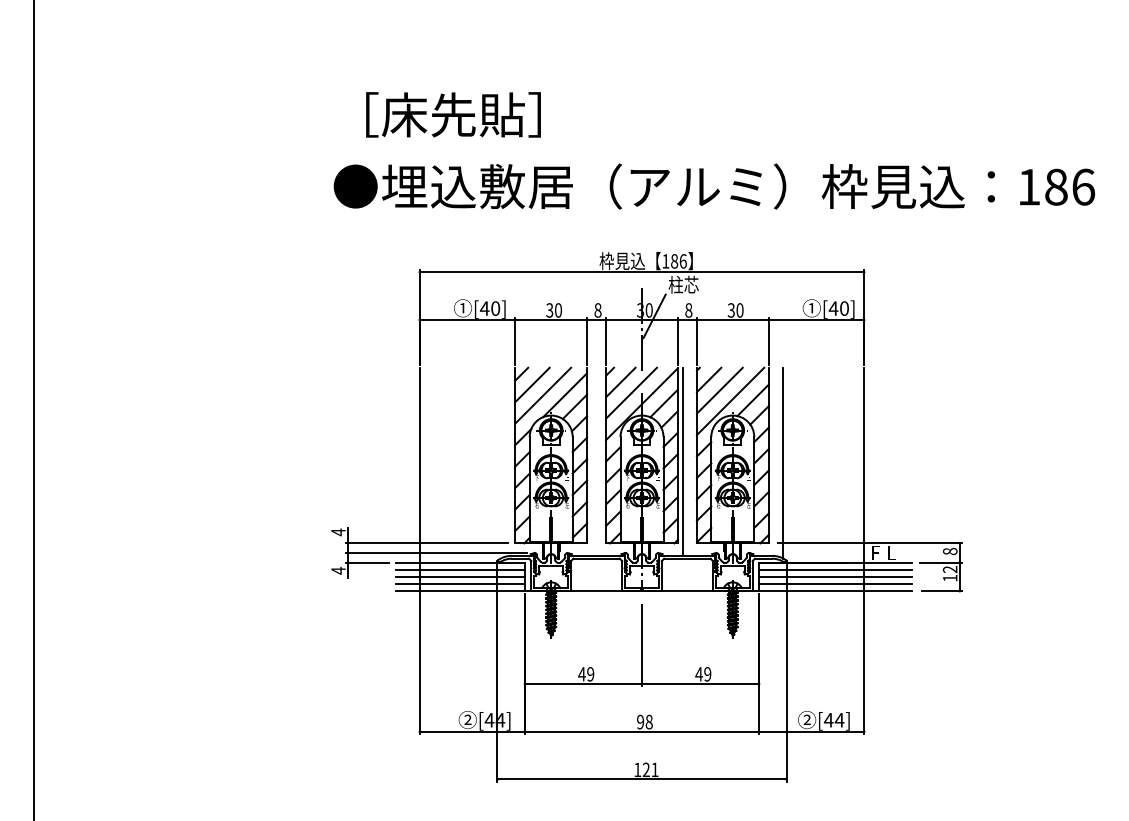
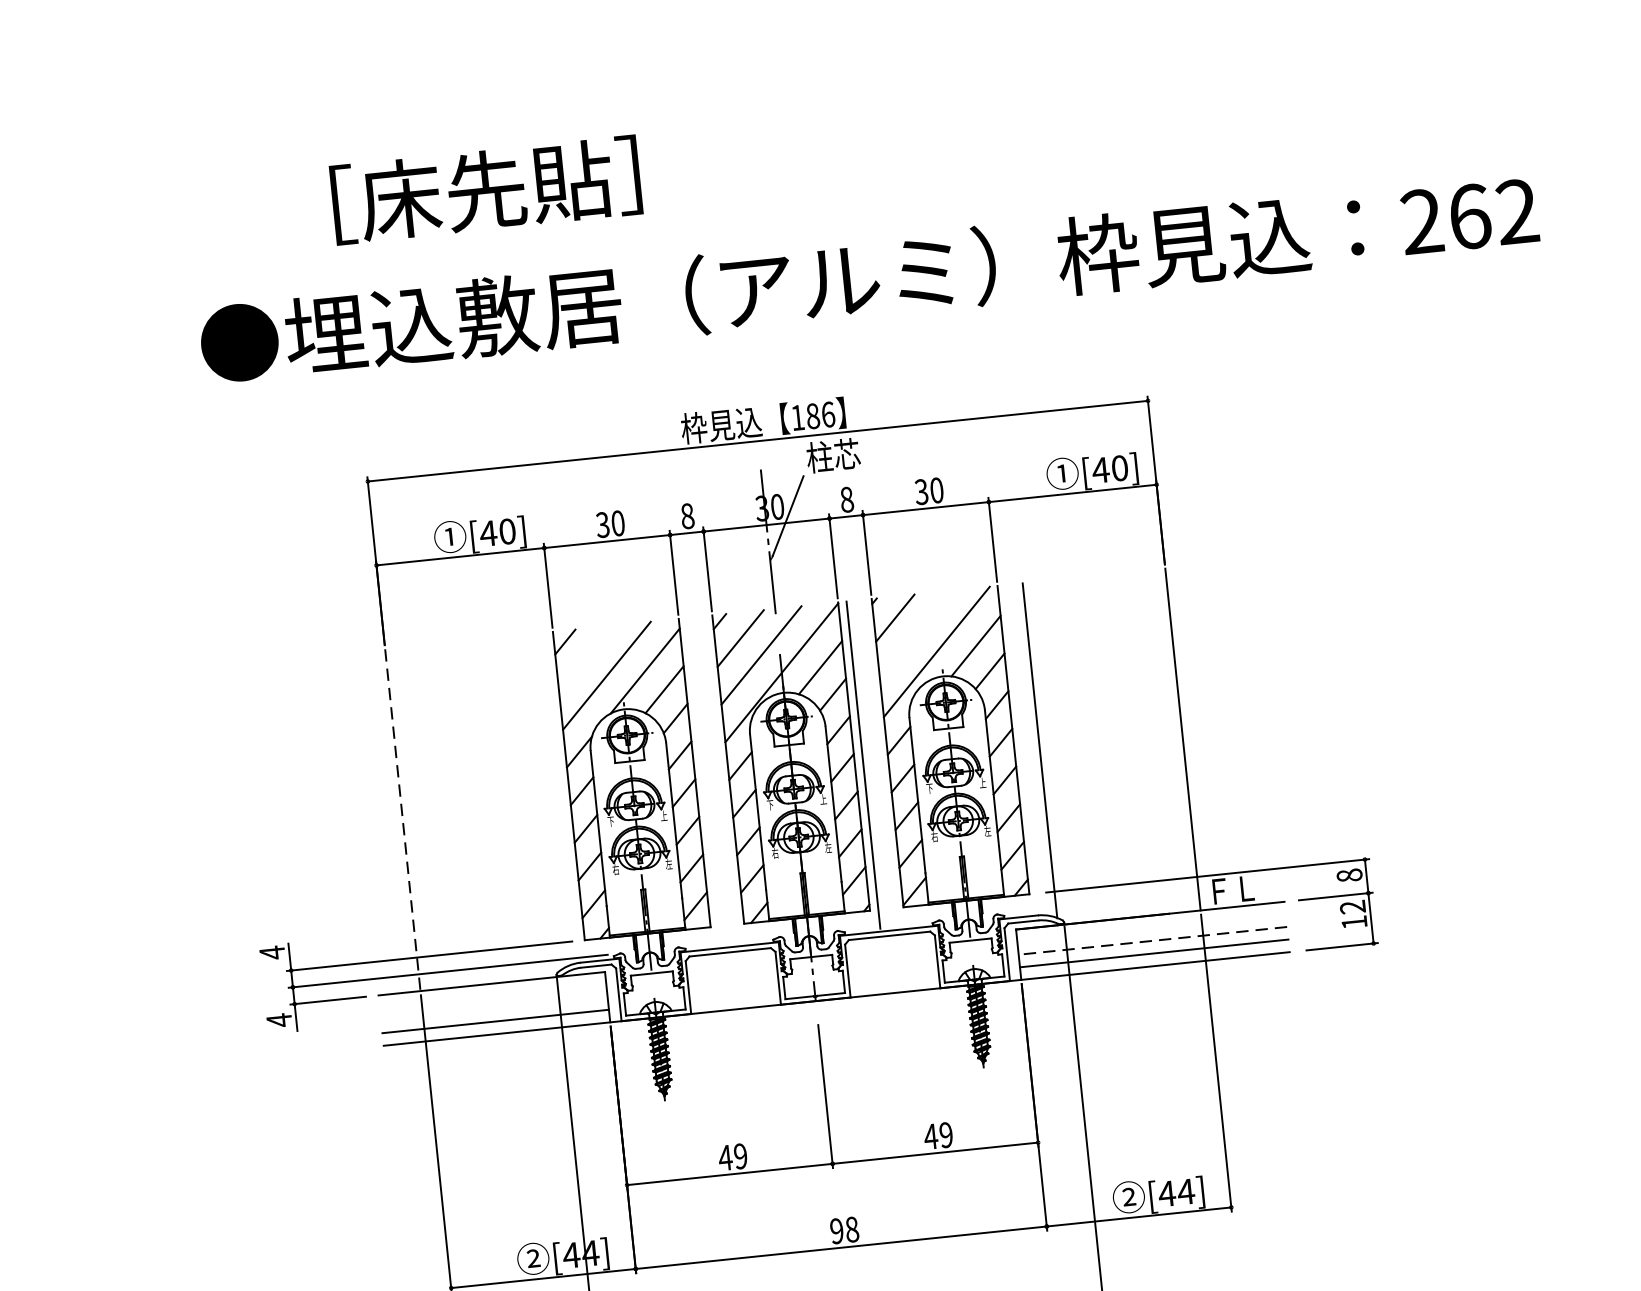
text: (453, 114) -> (486, 189), moved
text: (1056, 186) -> (1469, 215), 186 -> 262
line: (532, 384) -> (586, 658), removed
line: (719, 390) -> (915, 634), removed
line: (419, 465) -> (402, 820), solid -> dashed
line: (459, 569) -> (491, 996), removed
line: (835, 569) -> (1151, 927), removed
line: (459, 576) -> (492, 1008), removed
line: (835, 576) -> (1152, 940), solid -> dashed

